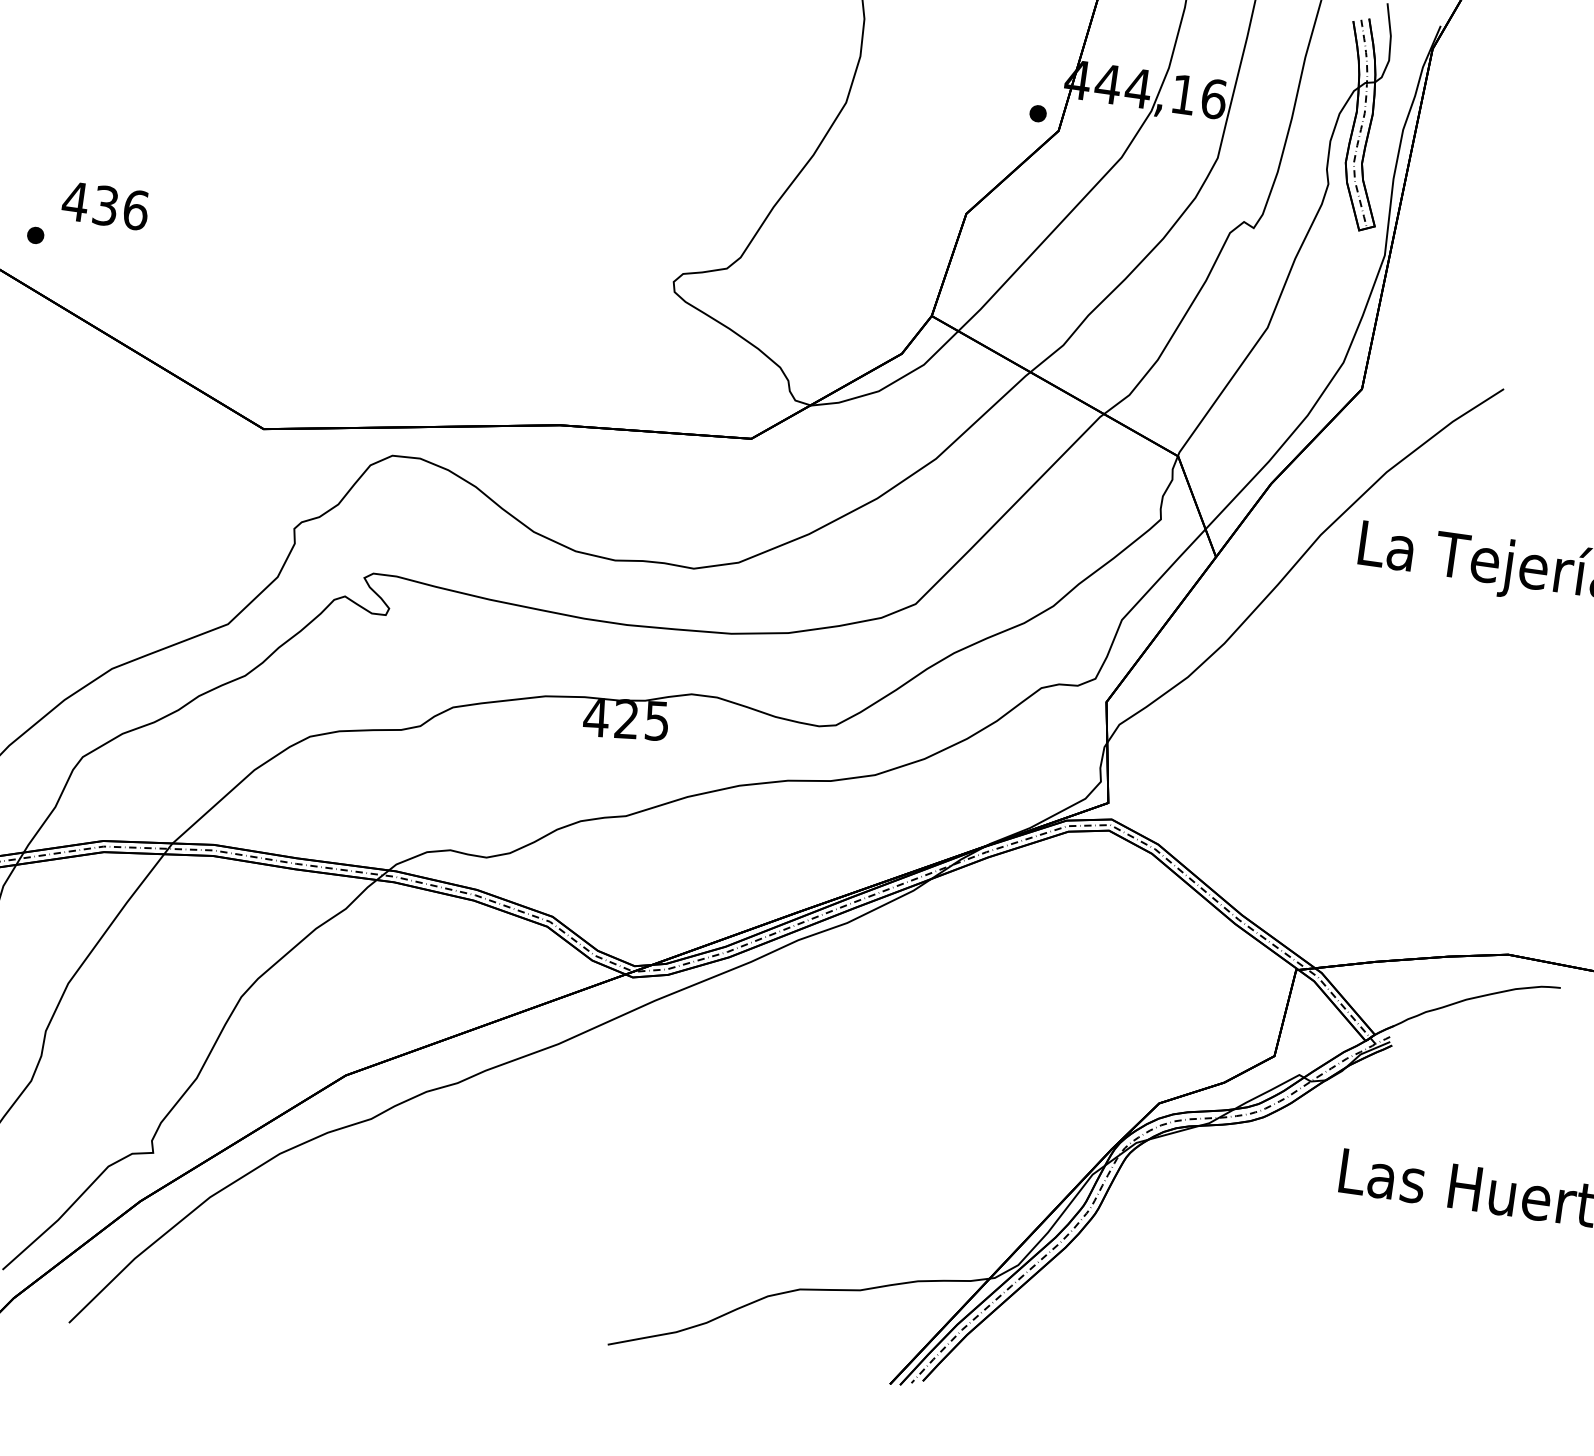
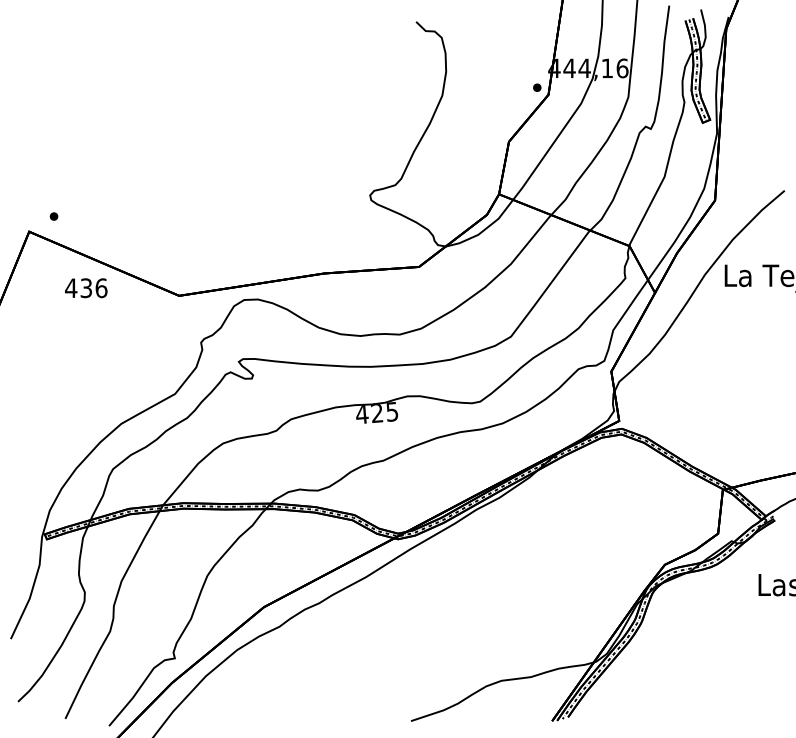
text: (105, 206) -> (86, 288), moved

